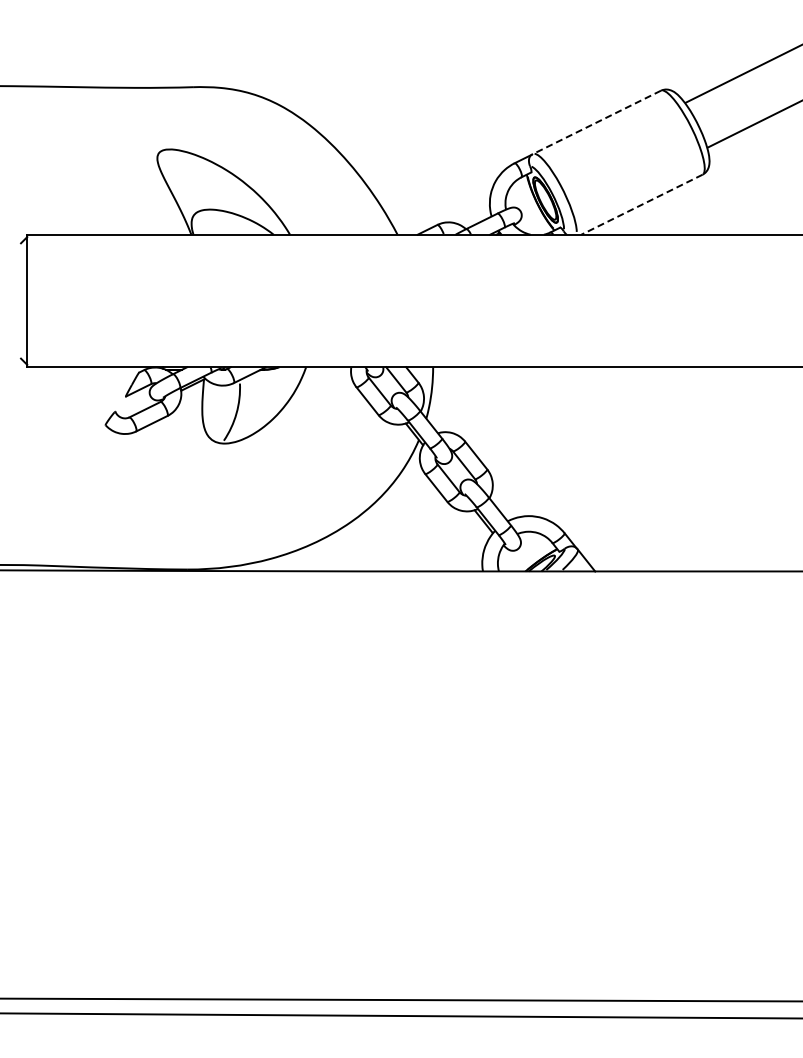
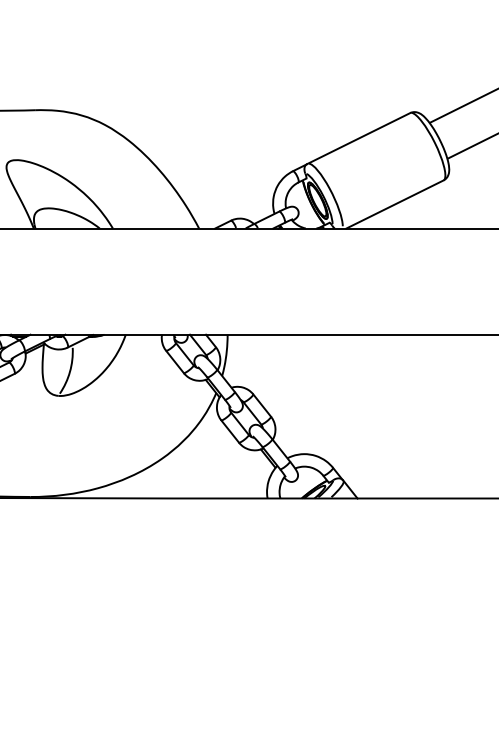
line: (596, 122) -> (358, 138), dashed -> solid
line: (641, 204) -> (394, 204), dashed -> solid

